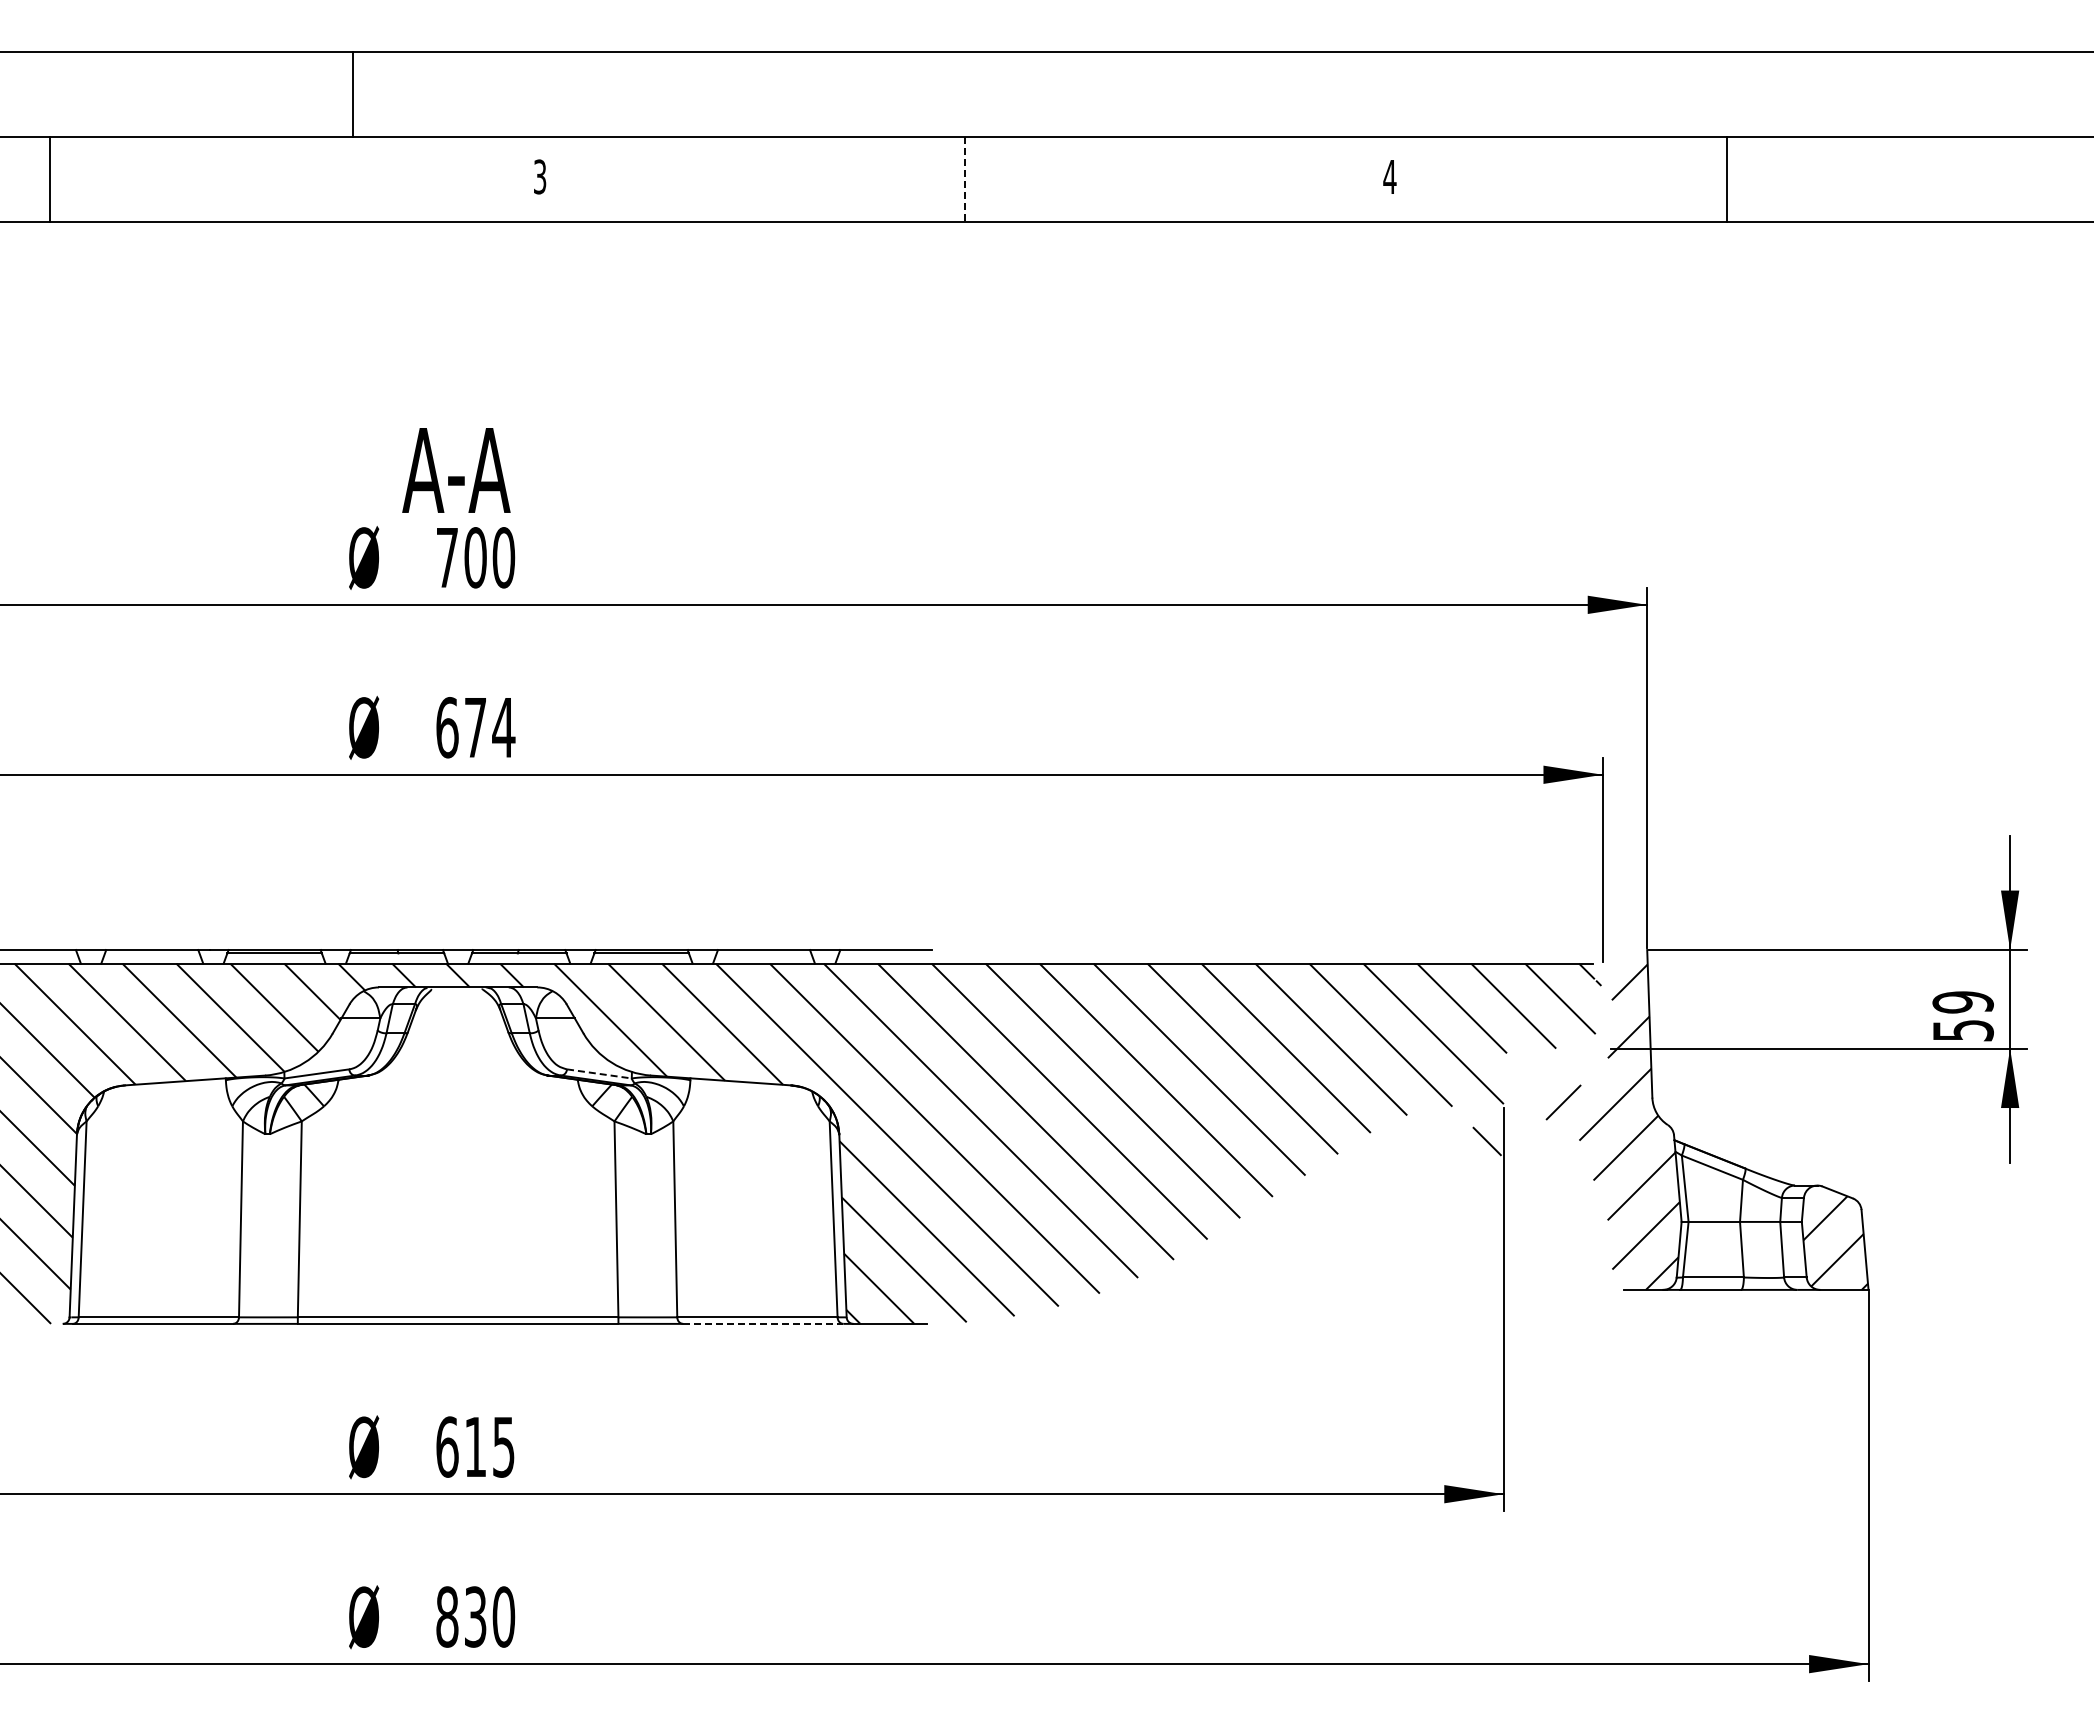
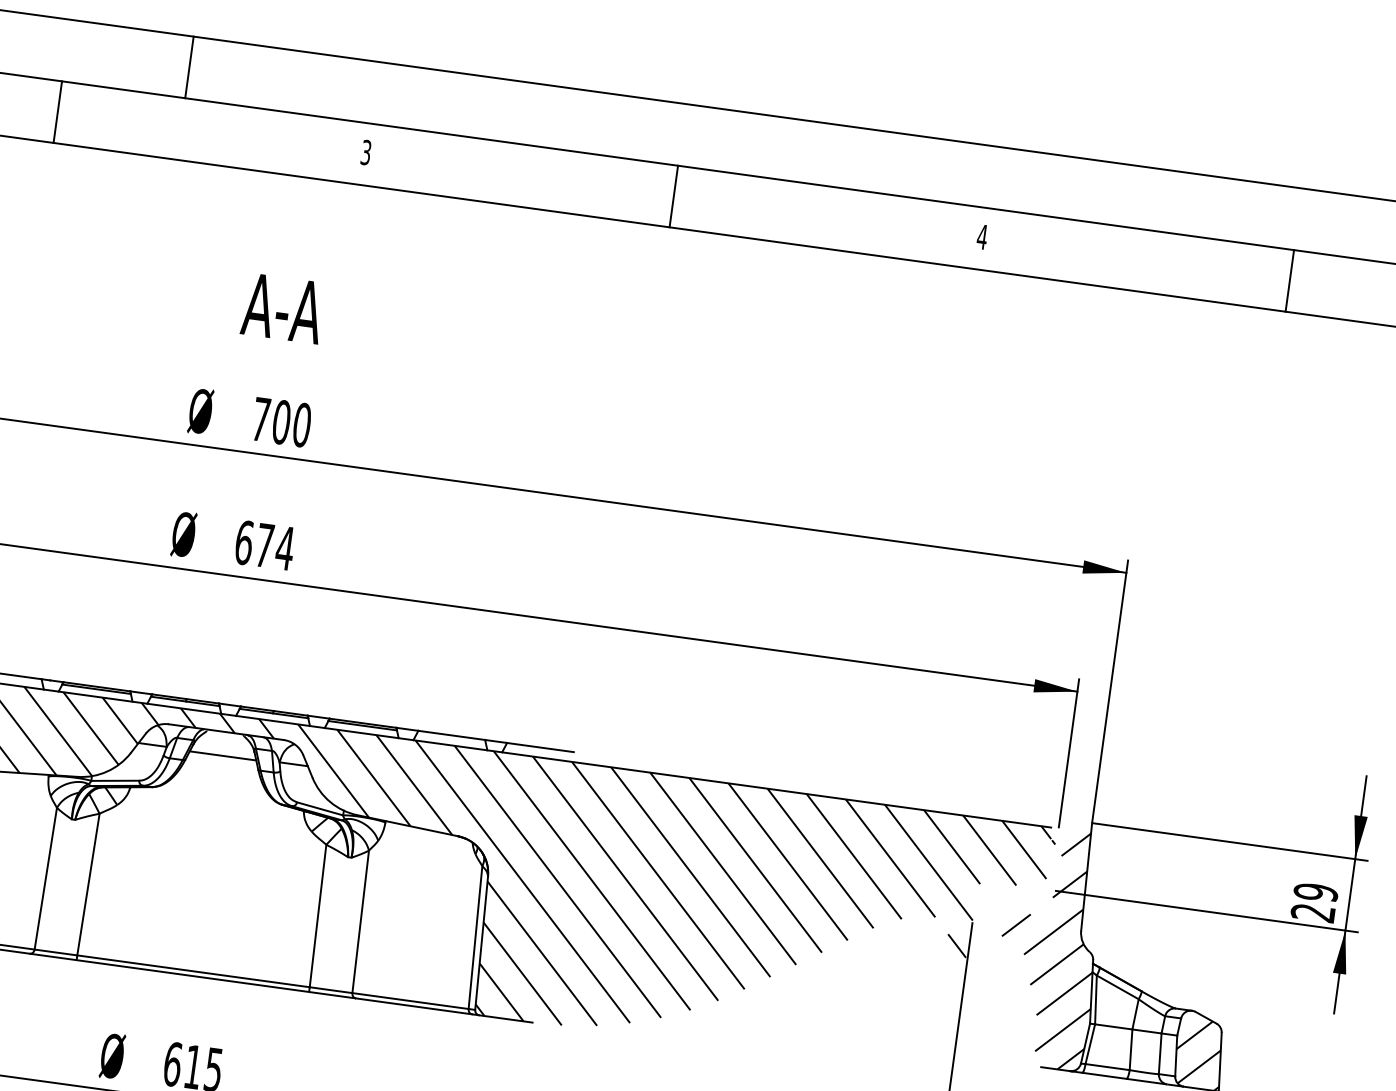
line: (352, 93) -> (189, 66), moved
line: (50, 178) -> (58, 111), moved
line: (1727, 178) -> (1290, 280), moved
line: (964, 179) -> (673, 196), dashed -> solid
text: (456, 470) -> (283, 308), moved
line: (458, 1020) -> (223, 756), added
text: (1962, 1030) -> (1312, 912), 59 -> 29
line: (599, 1073) -> (320, 808), dashed -> solid
line: (763, 1323) -> (414, 1006), dashed -> solid

